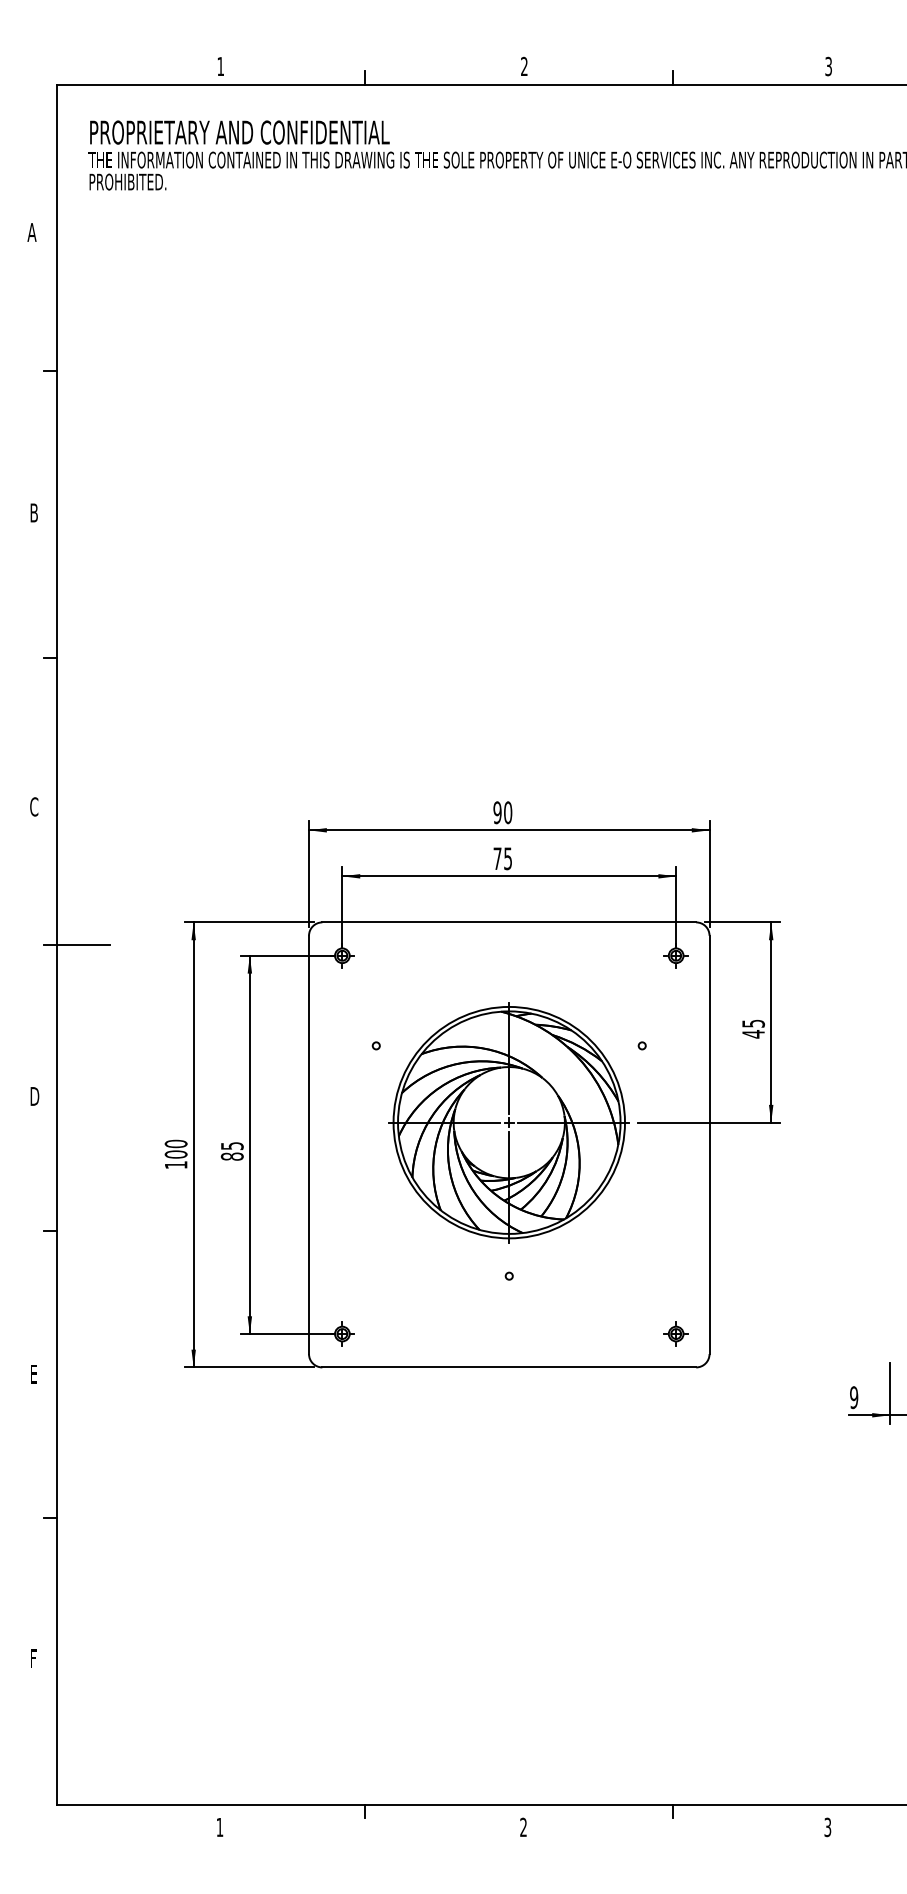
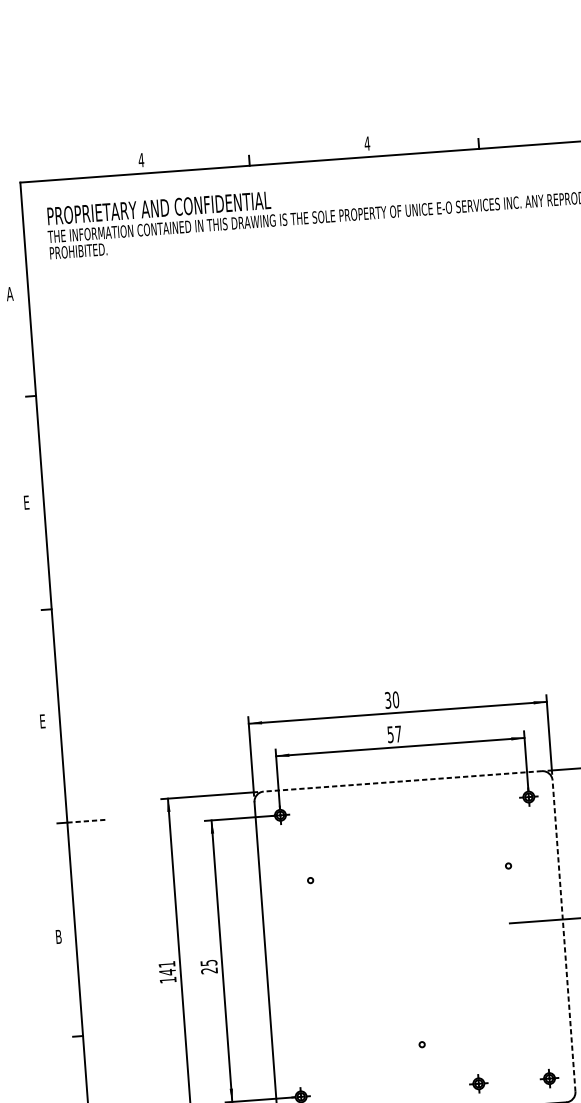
text: (524, 65) -> (367, 142), 2 -> 4
text: (220, 66) -> (141, 160), 1 -> 4
text: (33, 512) -> (26, 502), B -> E
text: (34, 806) -> (43, 721), C -> E
text: (497, 812) -> (388, 700), 90 -> 30
text: (502, 858) -> (394, 734), 75 -> 57
line: (509, 922) -> (402, 781), solid -> dashed
line: (83, 944) -> (87, 821), solid -> dashed
text: (35, 1096) -> (59, 936), D -> B
part: (508, 1122) -> (413, 930), removed
line: (709, 1144) -> (563, 935), solid -> dashed
text: (175, 1148) -> (166, 967), 100 -> 141
text: (232, 1156) -> (209, 970), 85 -> 25
part: (580, 1333) -> (478, 1083), added

